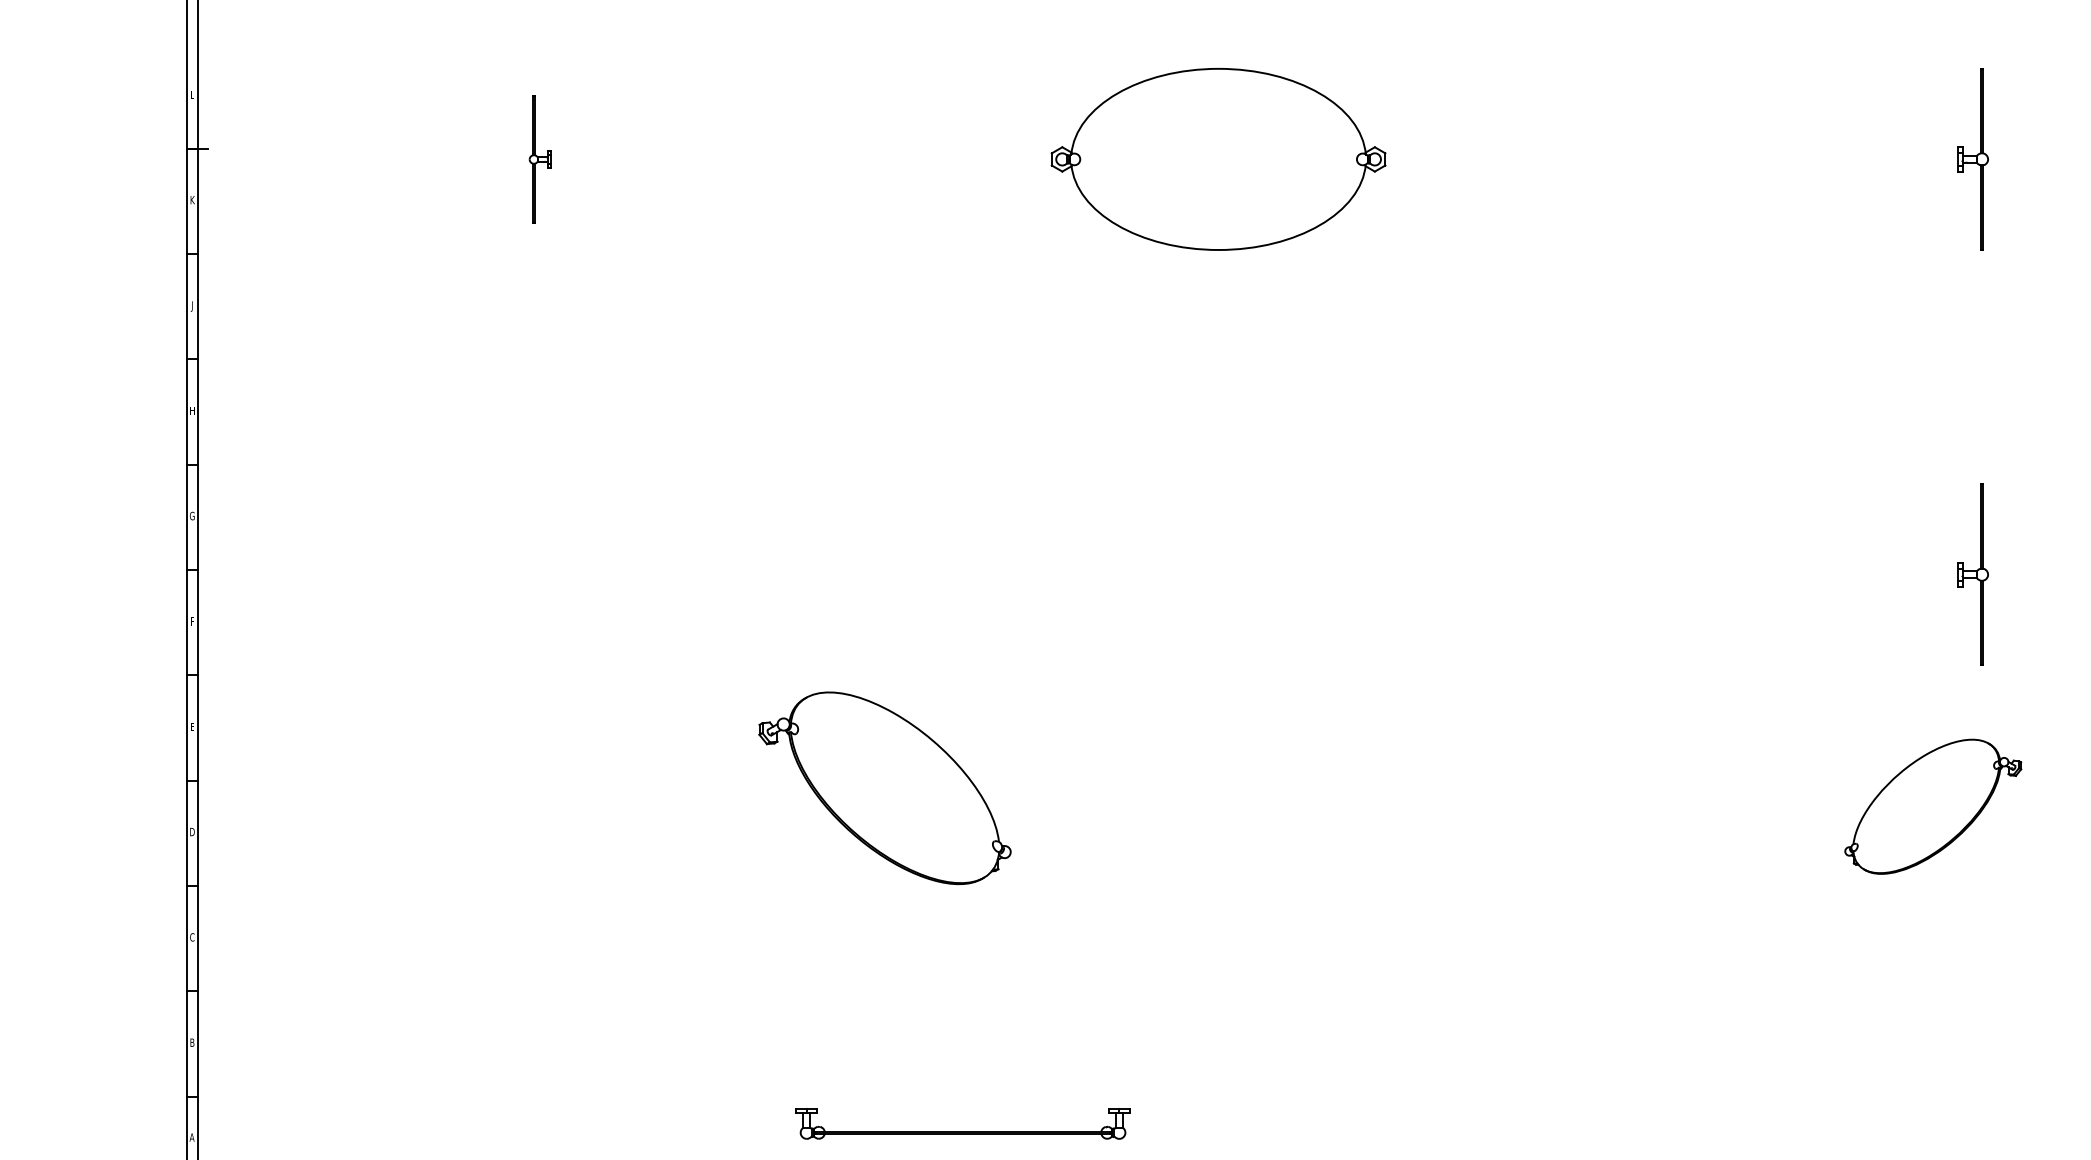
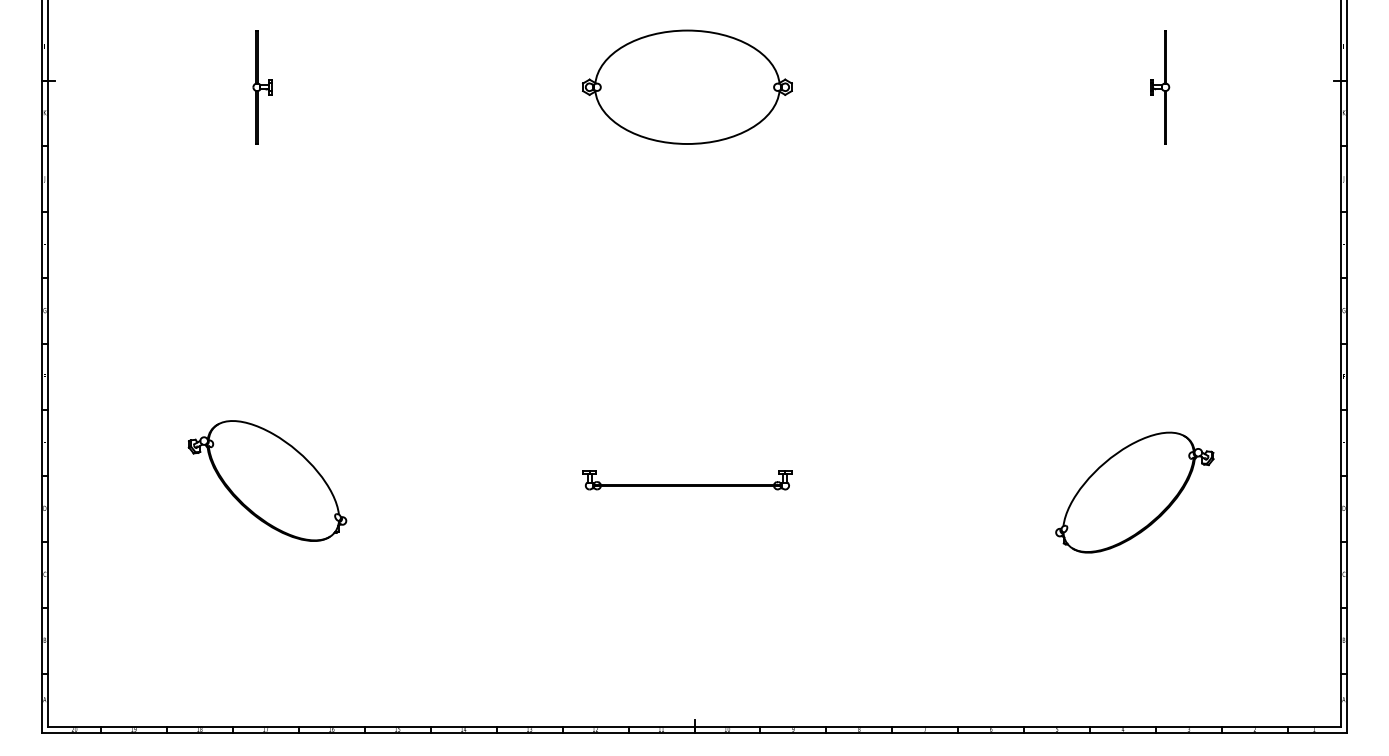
part: (539, 159) -> (262, 87), size x1.43
part: (1974, 575) -> (1160, 347), removed
part: (884, 787) -> (267, 480), moved
part: (1932, 806) -> (1134, 492), size x1.43
part: (963, 1124) -> (687, 480), moved

